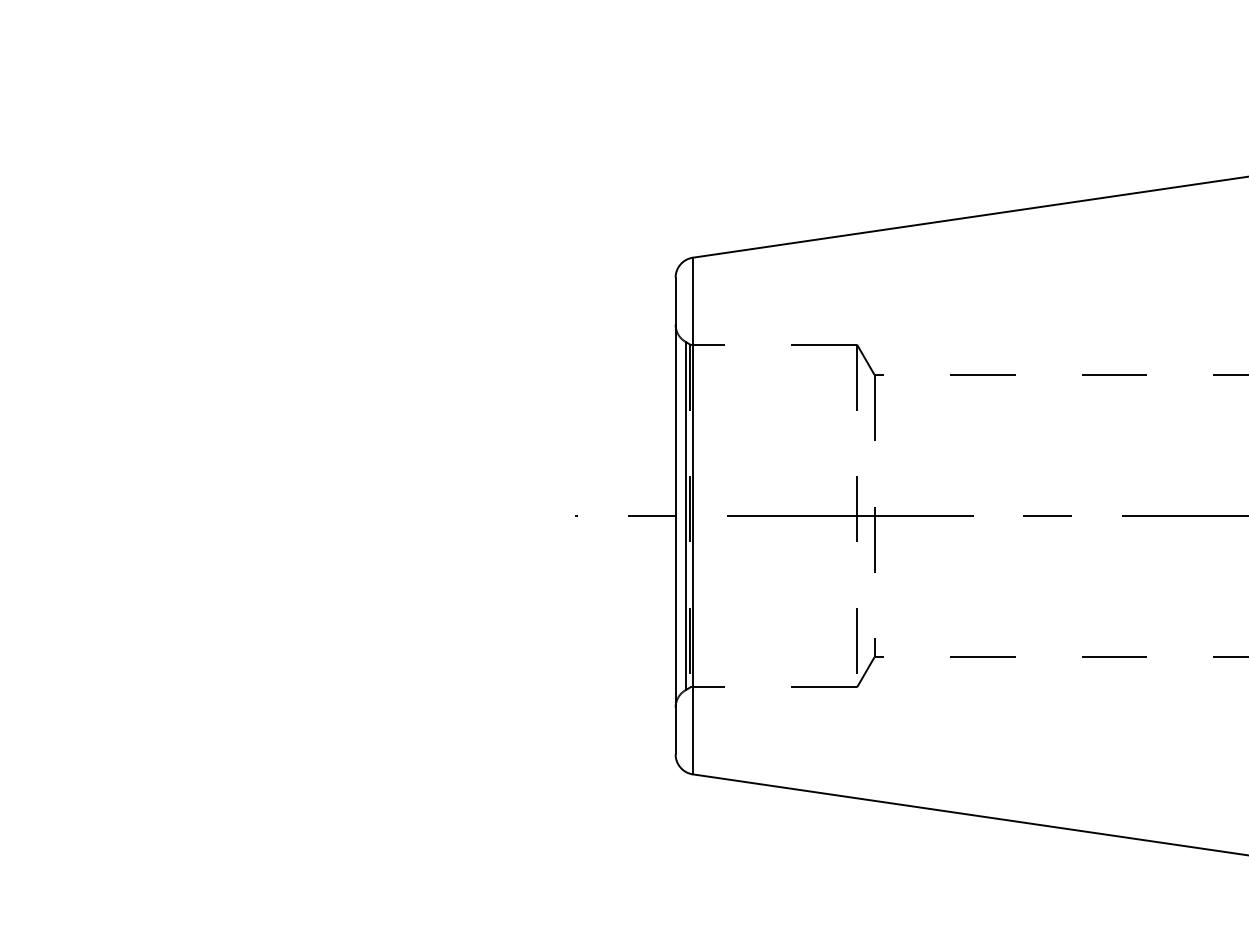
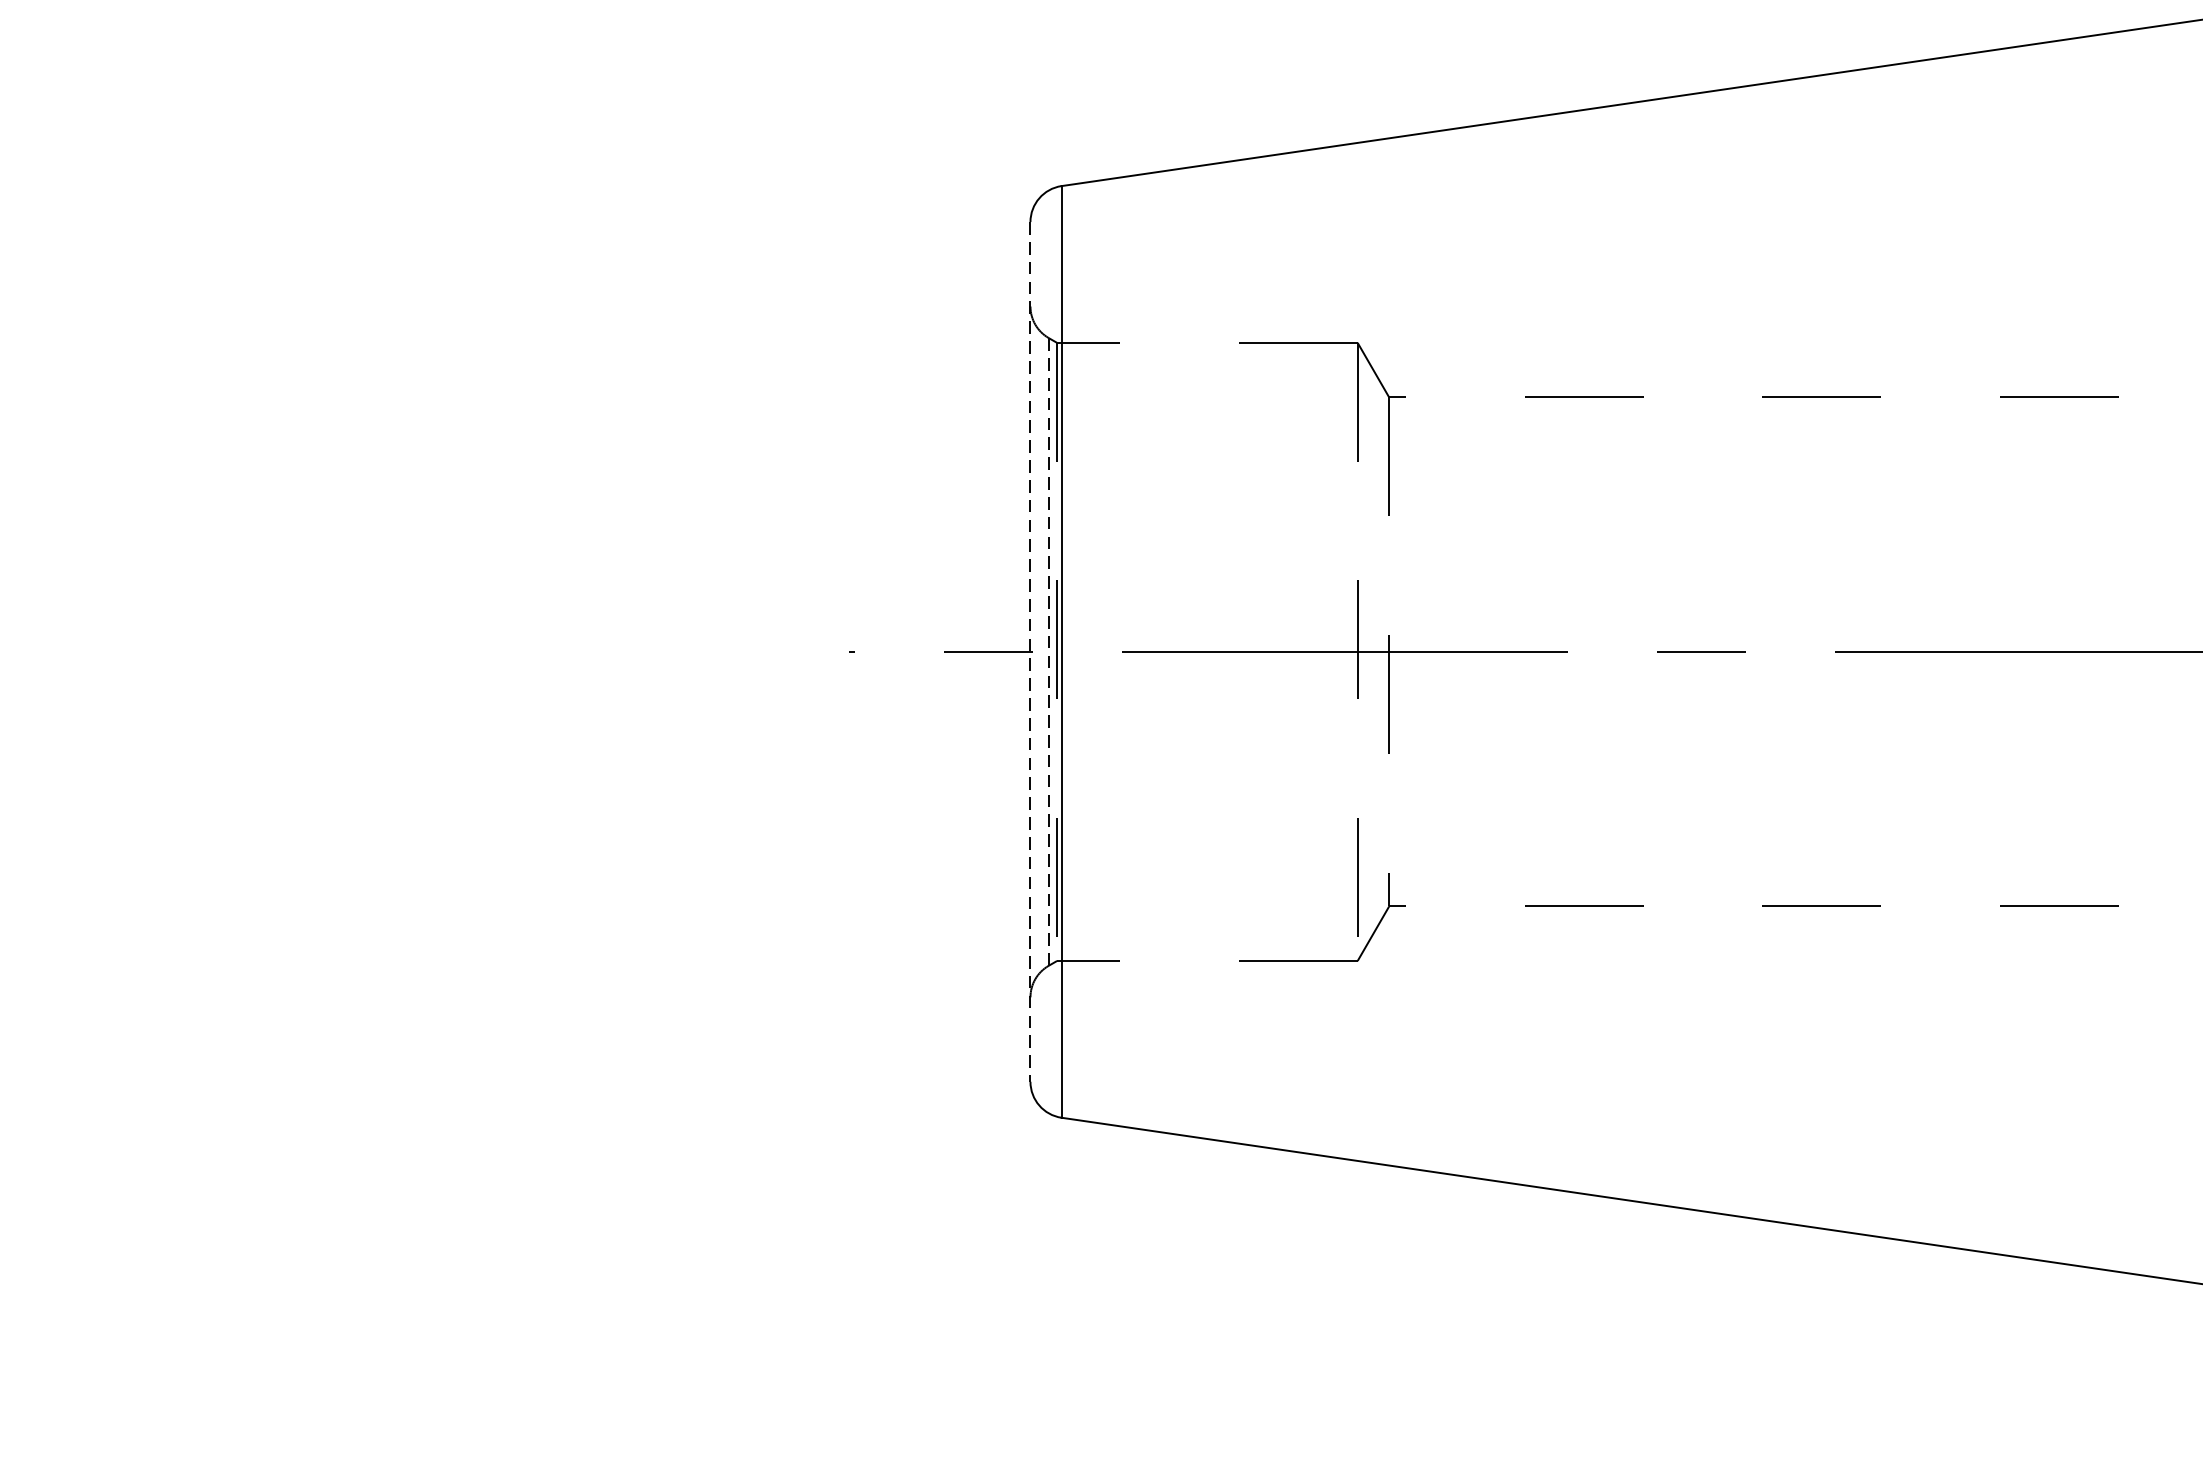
line: (685, 515) -> (1048, 650), solid -> dashed
line: (675, 516) -> (1030, 652), solid -> dashed

